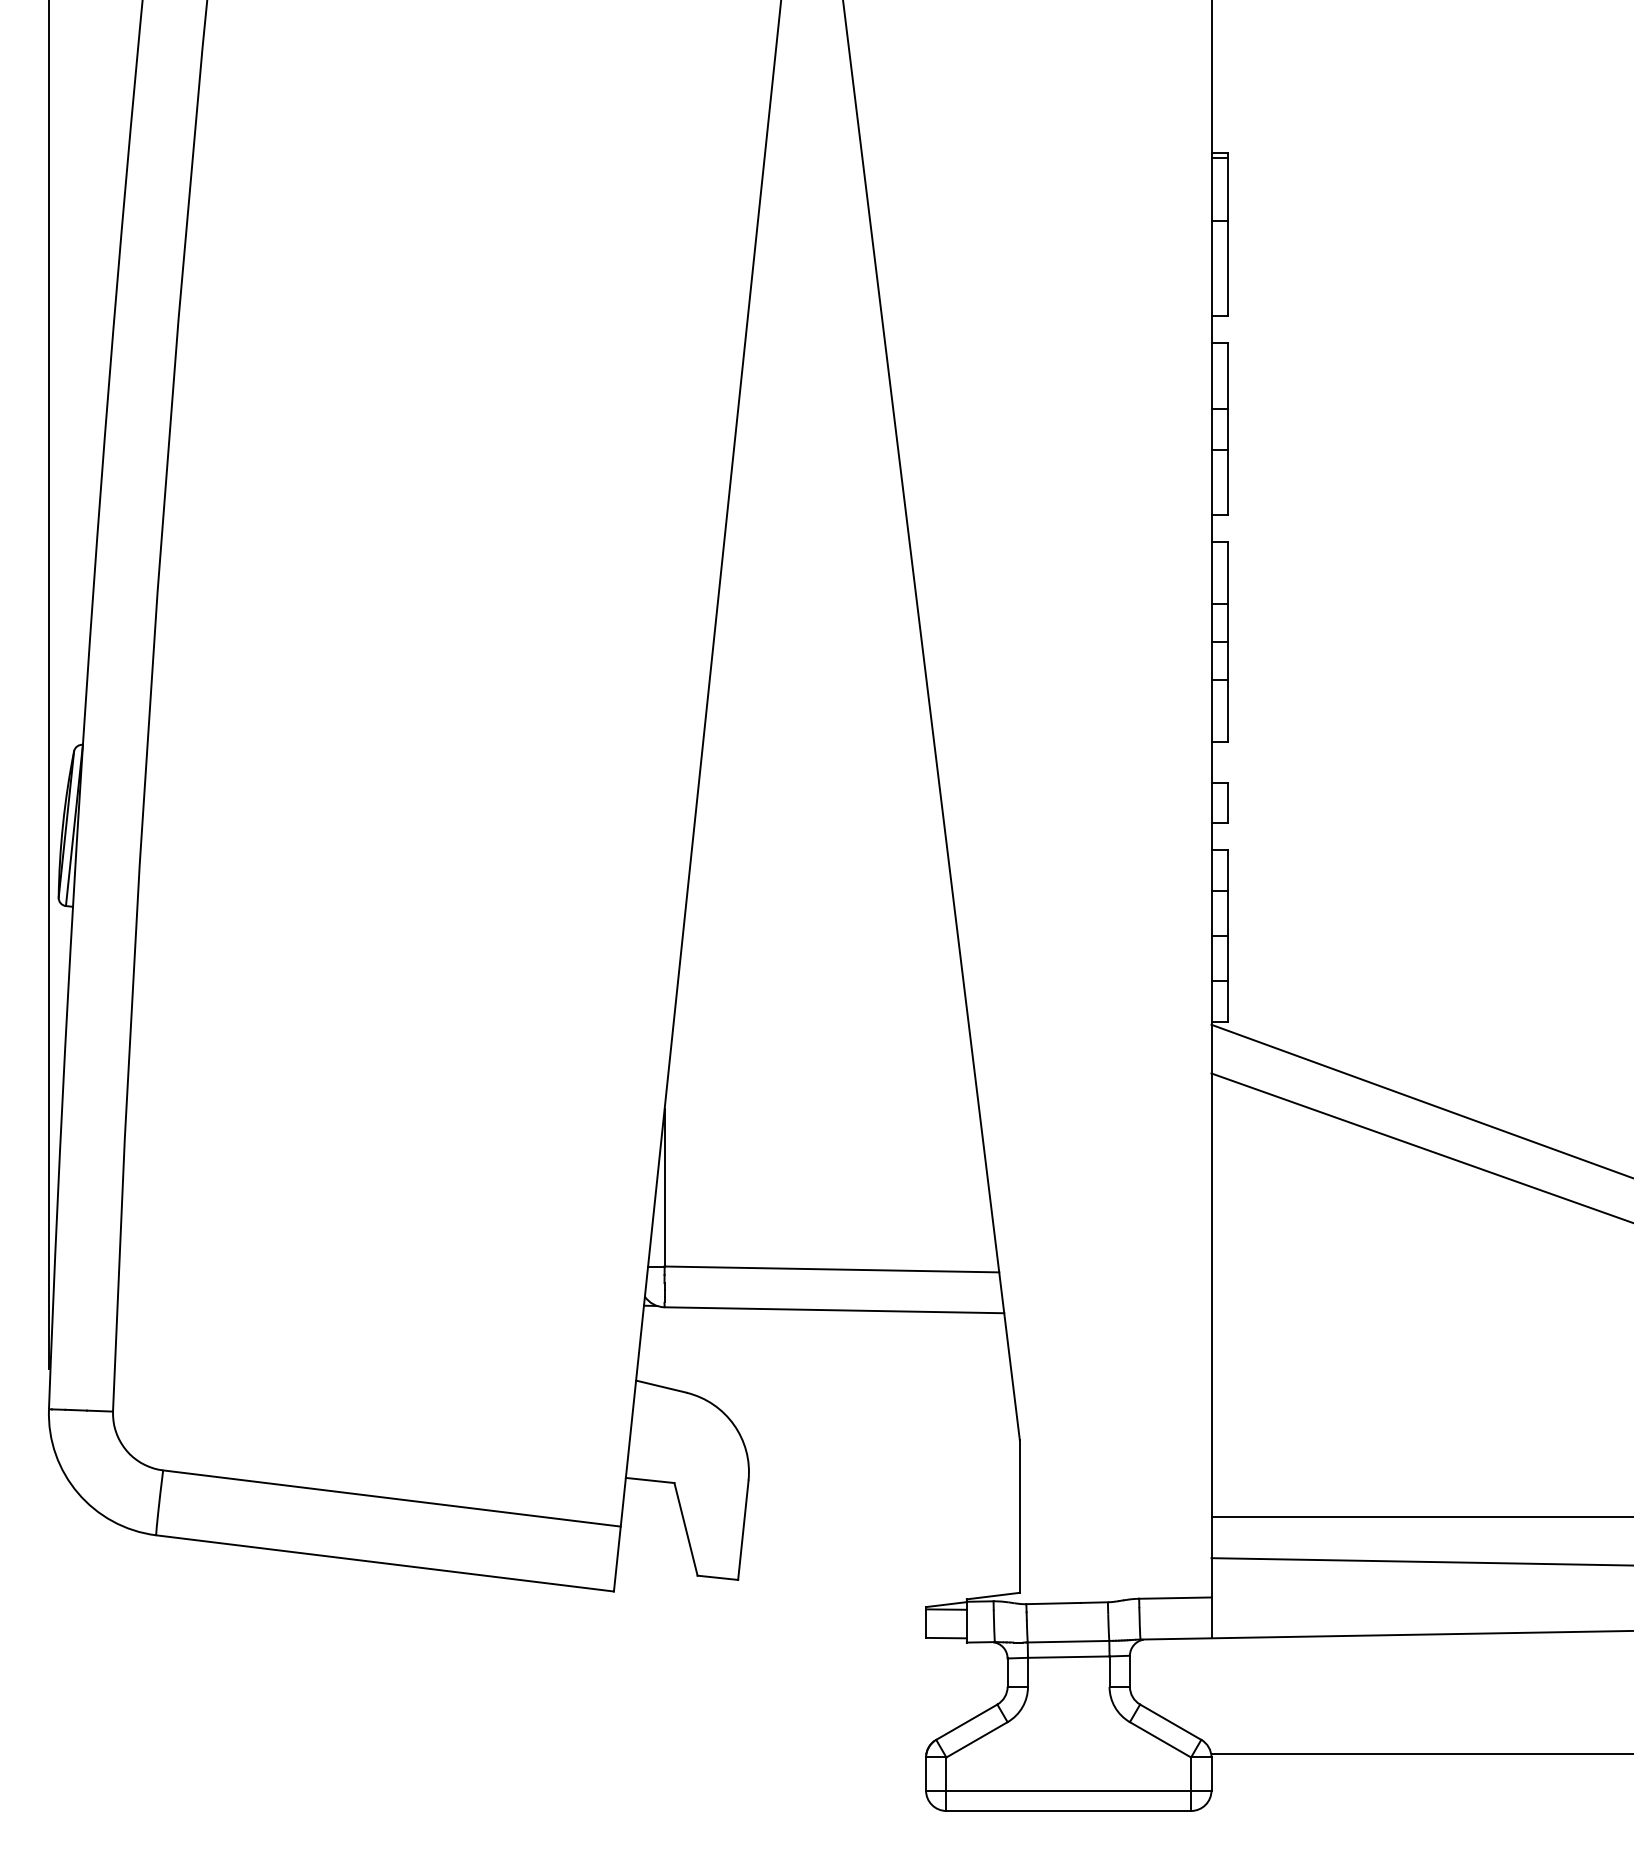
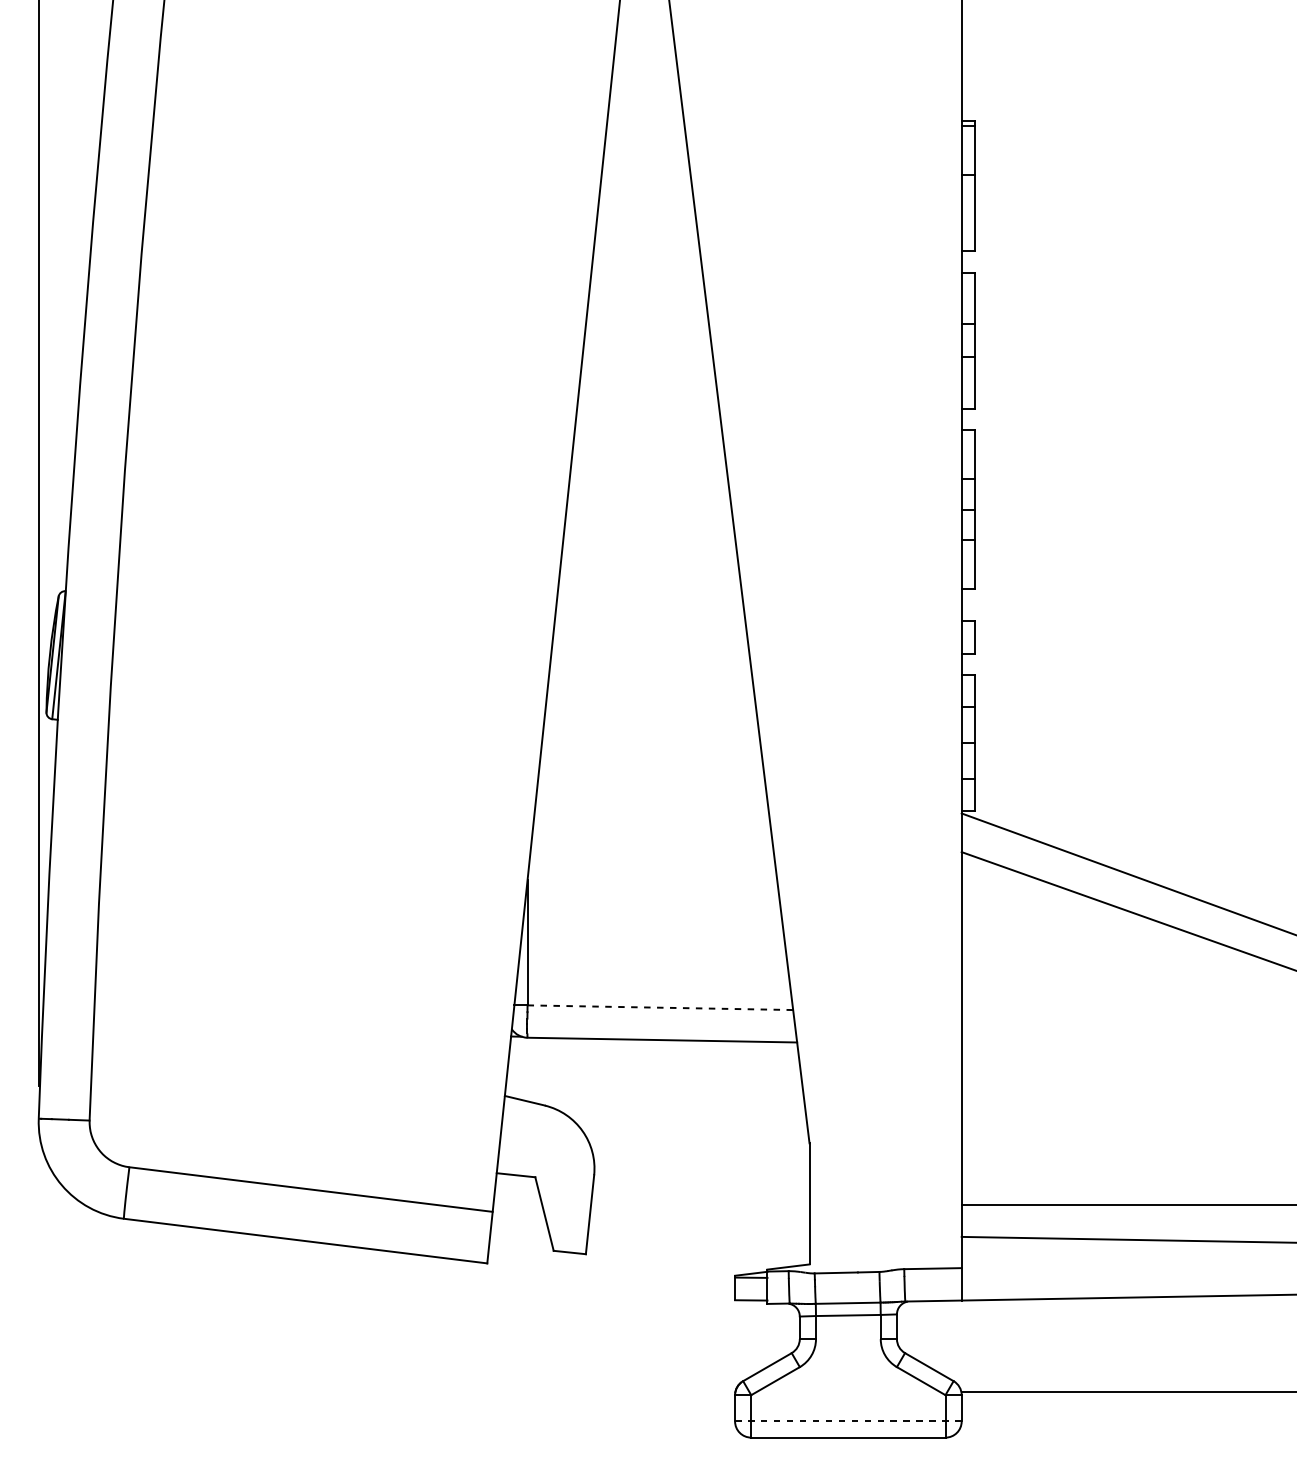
line: (832, 1269) -> (660, 1007), solid -> dashed
line: (1068, 1790) -> (848, 1421), solid -> dashed

